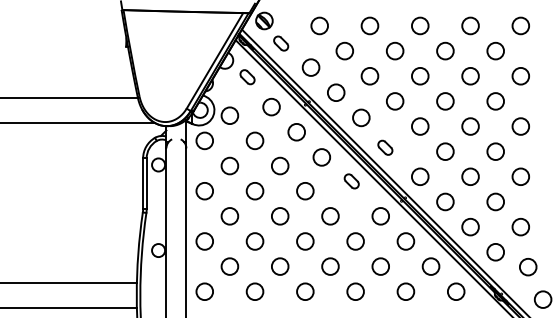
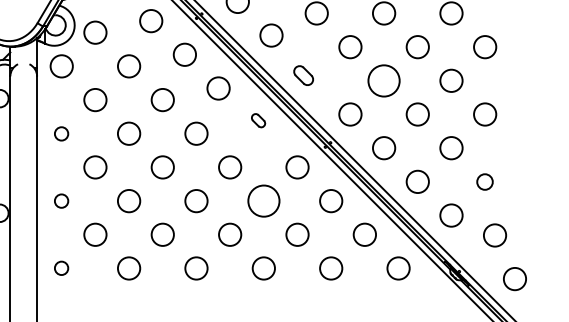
circle: (445, 151) -> (384, 80), size x1.4
part: (351, 181) -> (258, 120), size x0.7
circle: (204, 191) -> (61, 134), size x0.6
circle: (520, 227) -> (484, 182), size x0.7
circle: (204, 241) -> (61, 201), size x0.6
circle: (355, 241) -> (263, 201), size x1.4
circle: (204, 291) -> (61, 268), size x0.6

